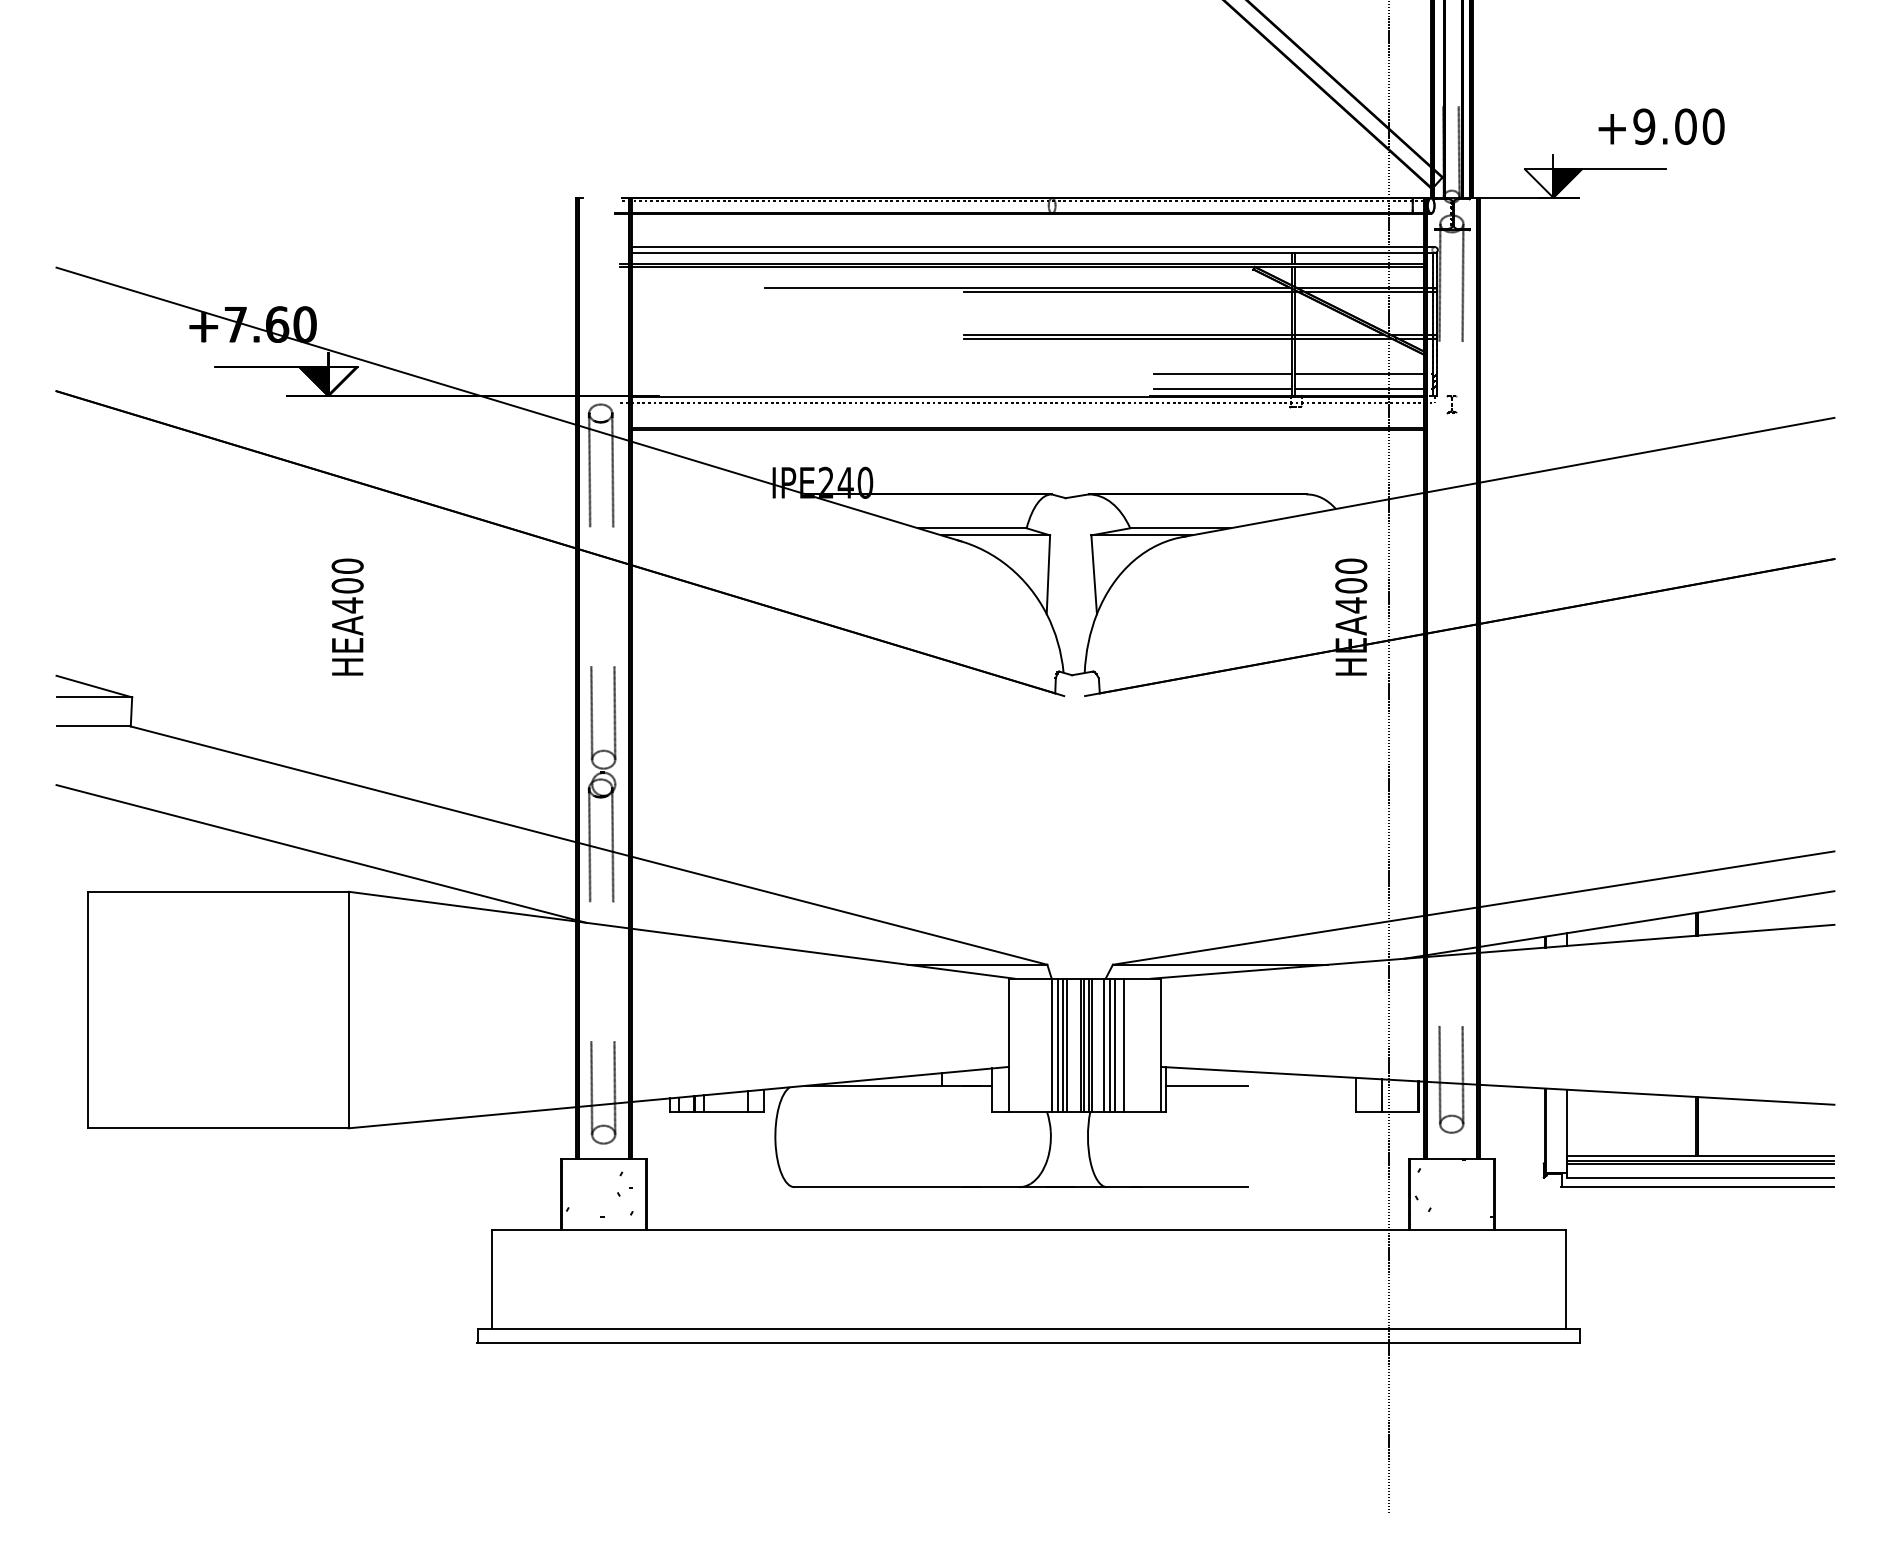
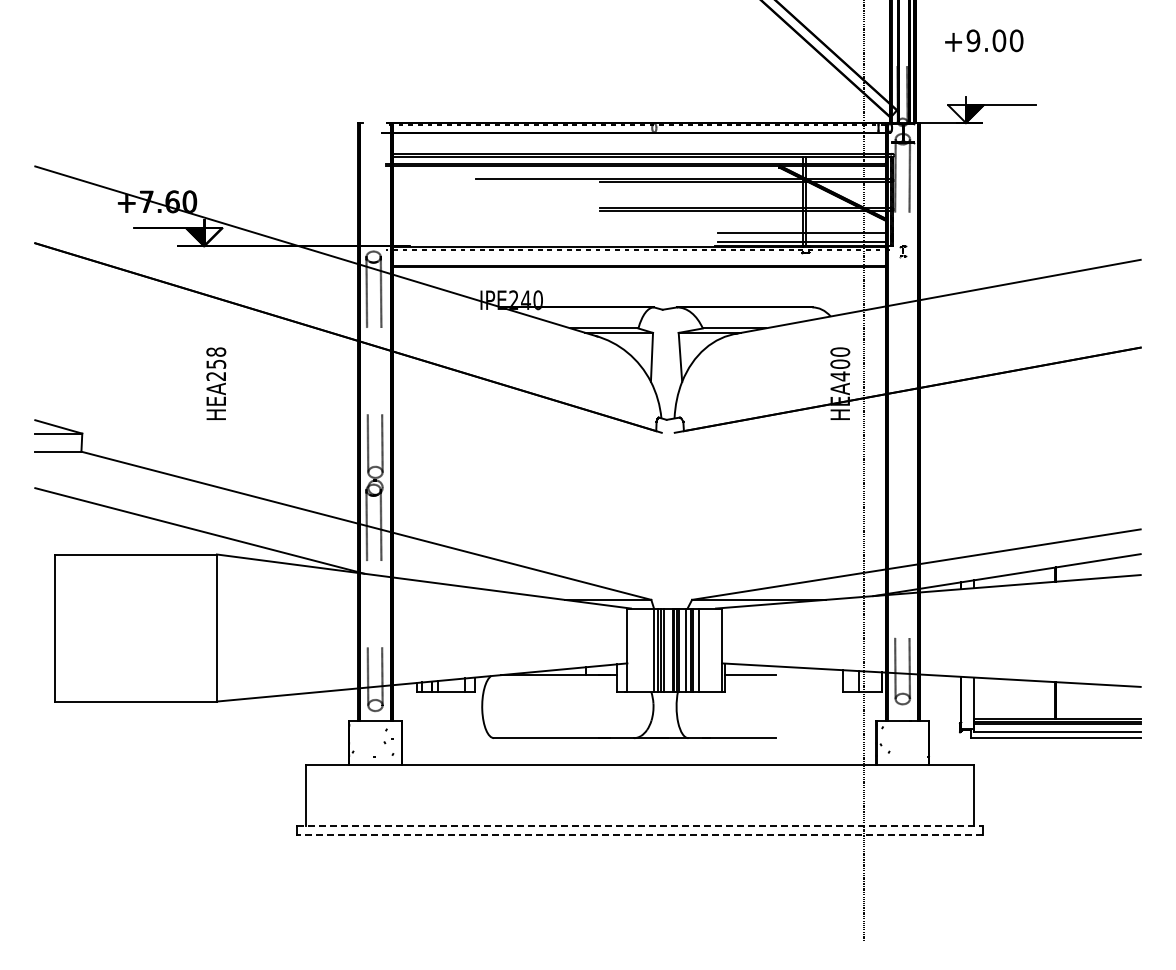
text: (1661, 126) -> (984, 40), moved
text: (348, 586) -> (216, 364), HEA400 -> HEA258
line: (1028, 1329) -> (639, 826), solid -> dashed
line: (1028, 1342) -> (639, 834), solid -> dashed

